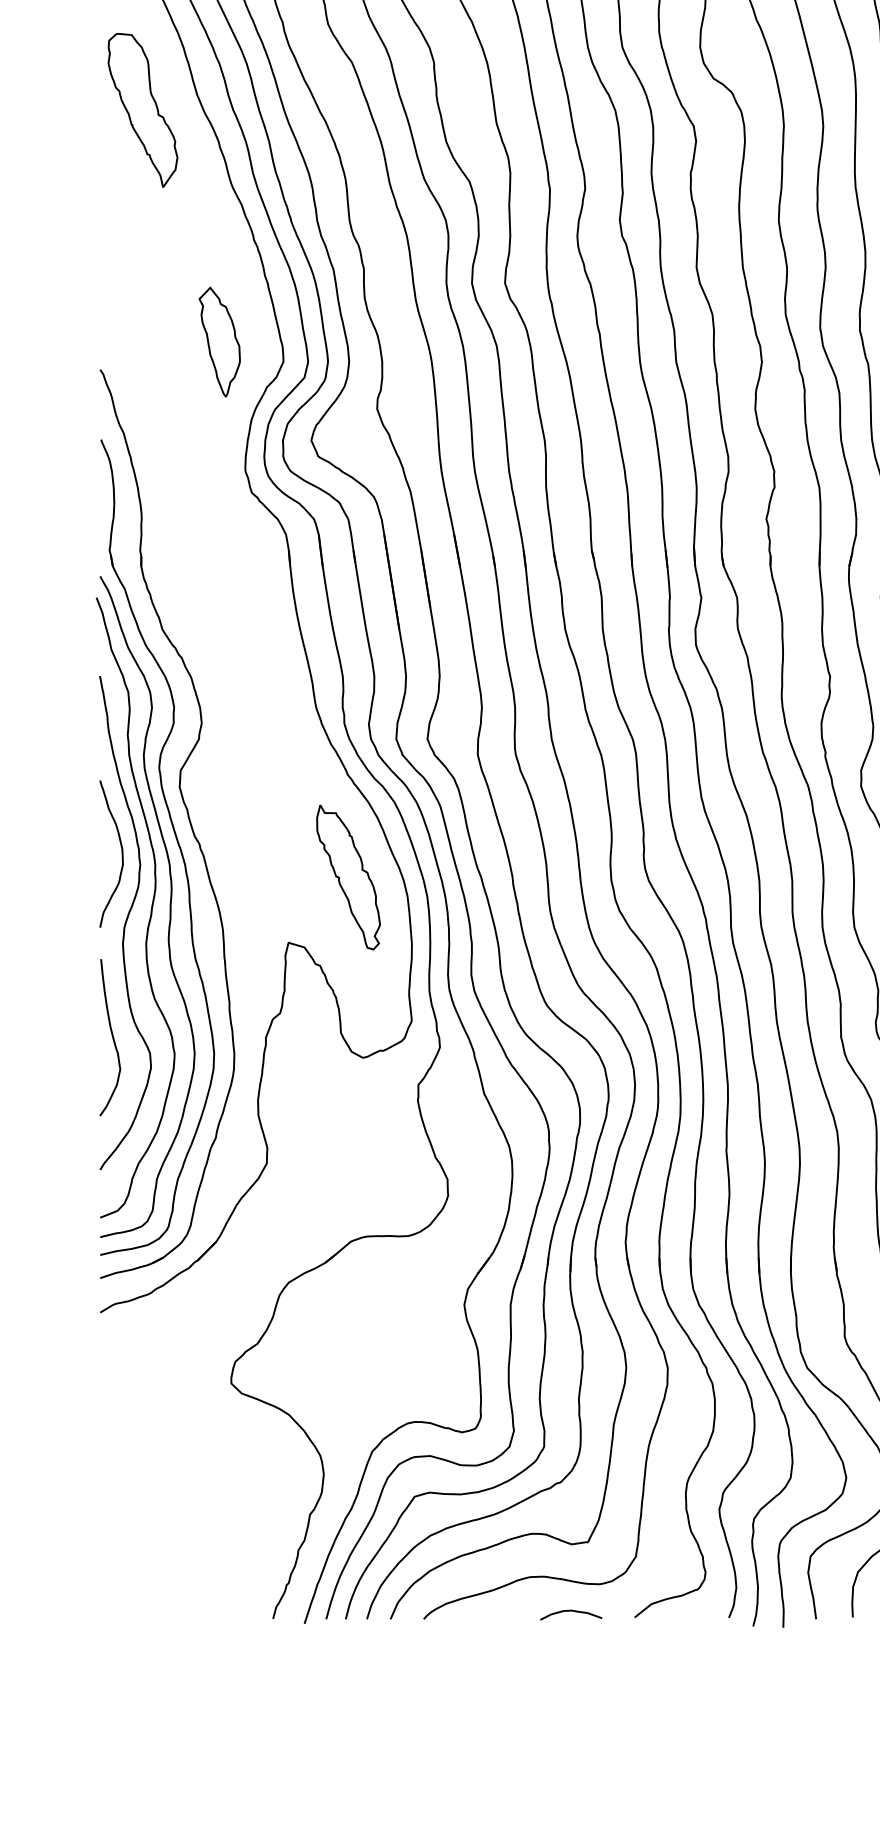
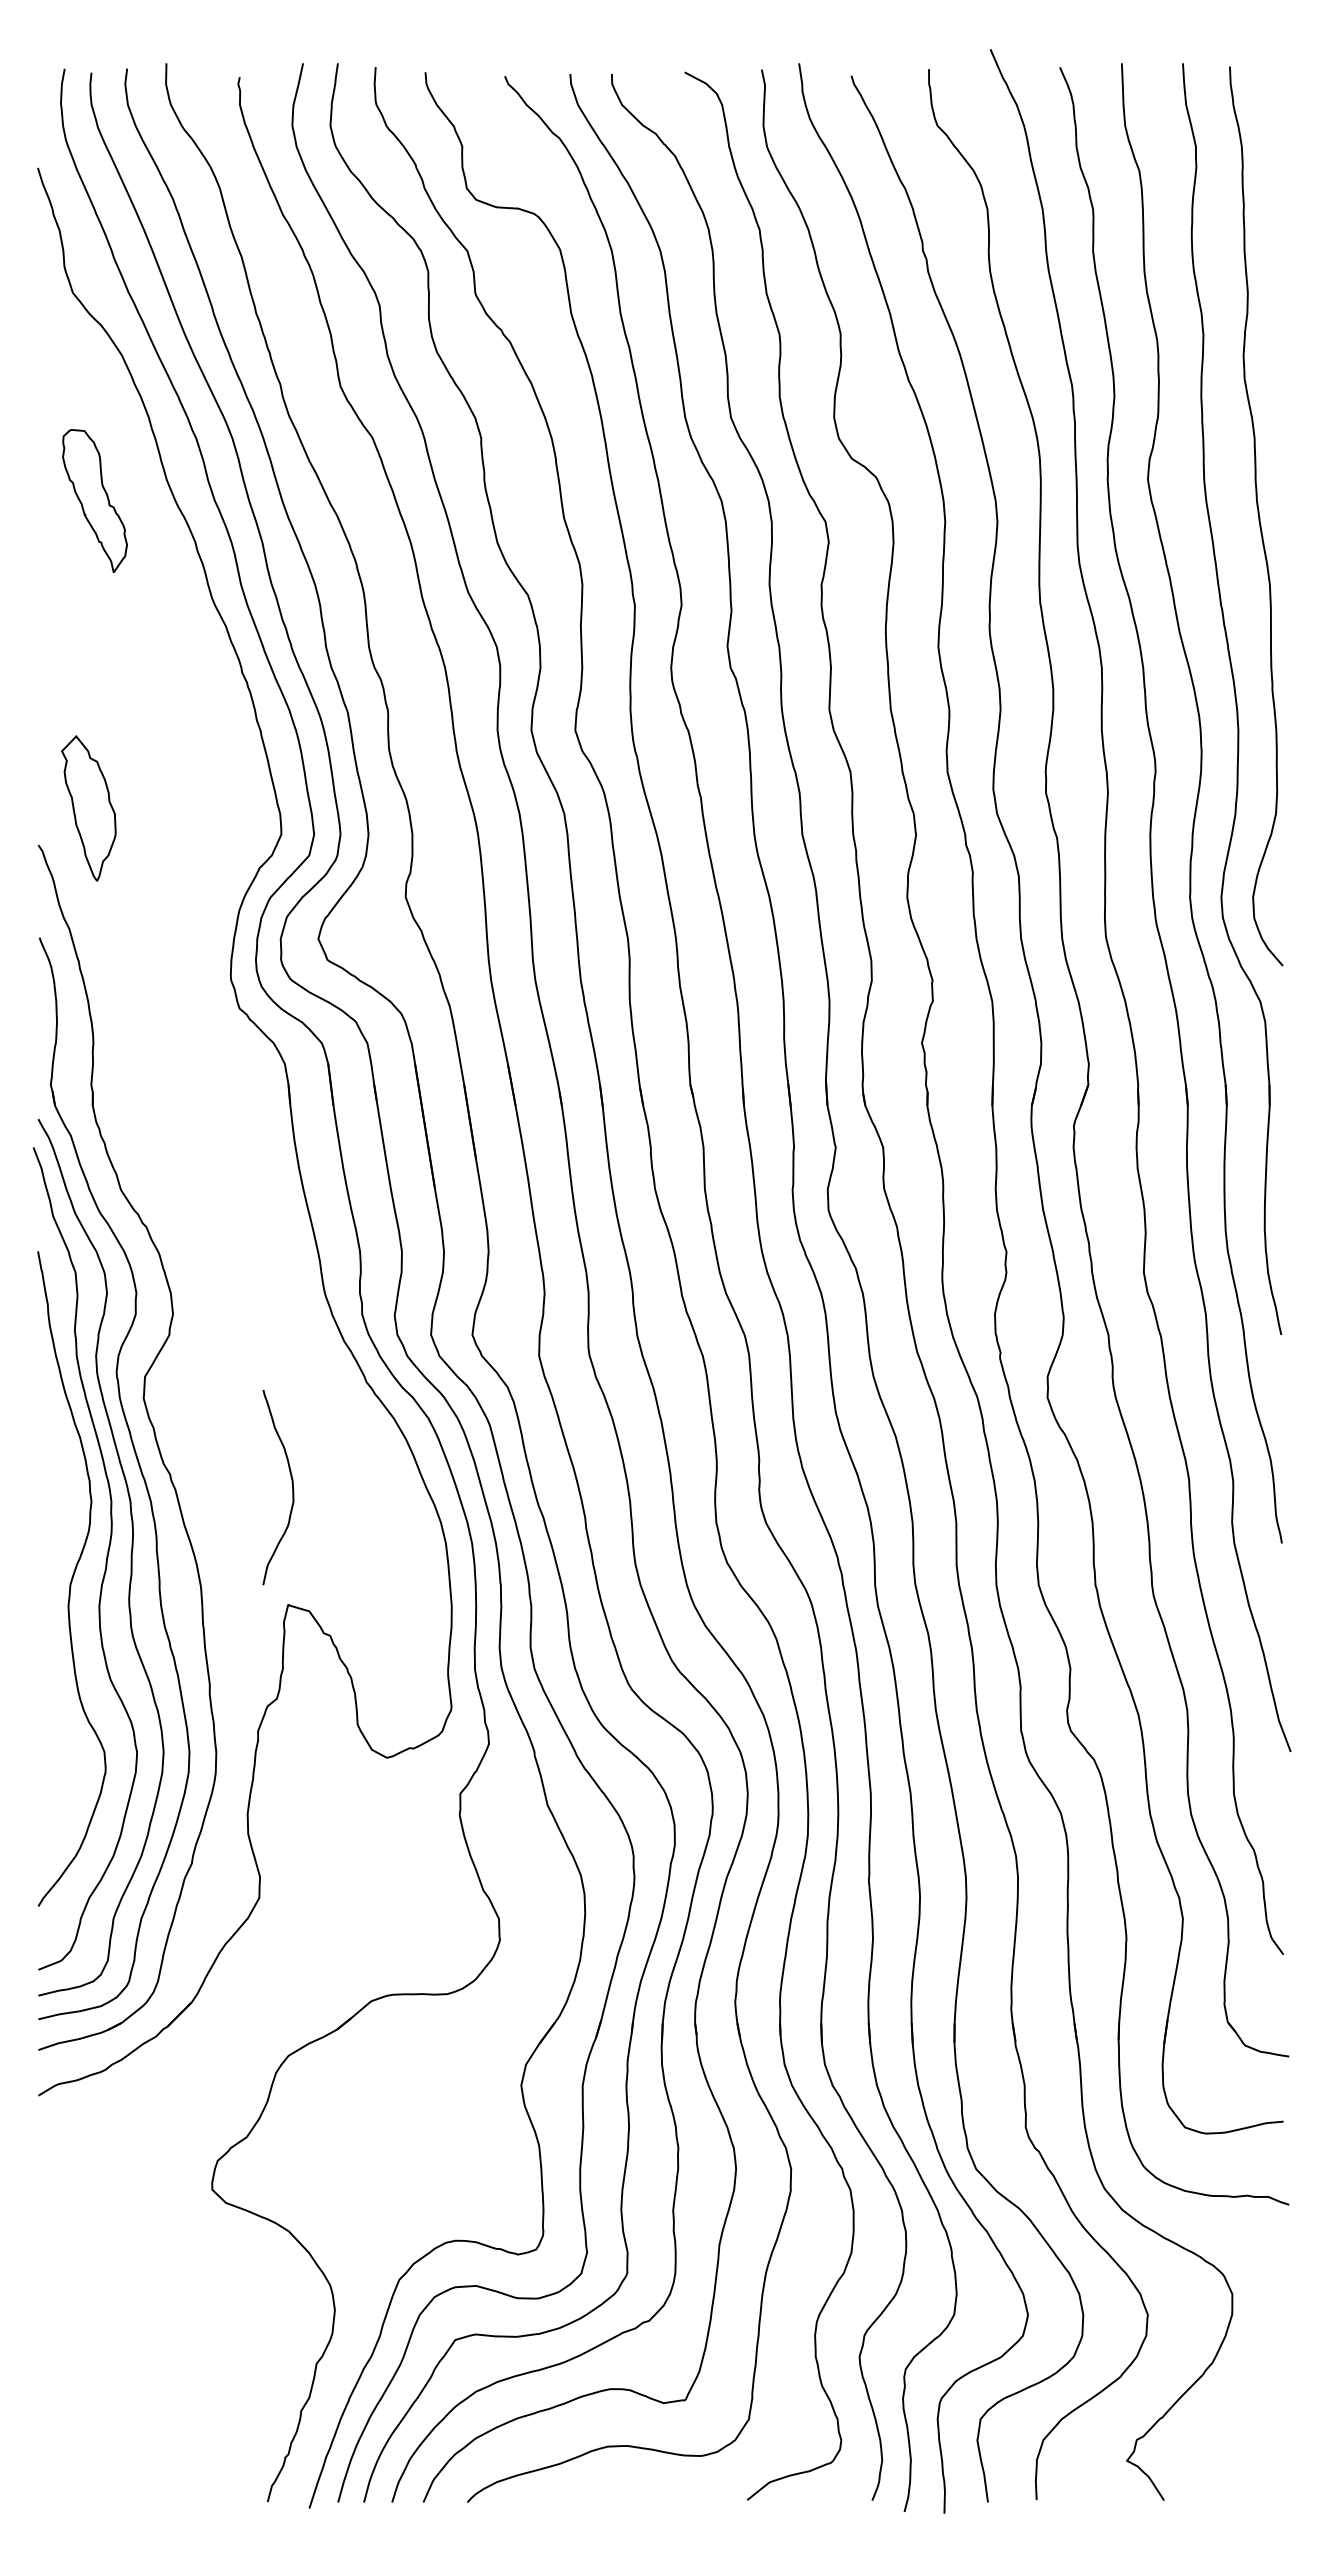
part: (142, 109) -> (94, 500), size x0.7
part: (219, 342) -> (88, 808), moved
curve: (121, 851) -> (291, 1483), moved
part: (348, 877) -> (367, 1518), removed
curve: (112, 1038) -> (54, 1731), removed
curve: (573, 1611) -> (665, 2492), removed

